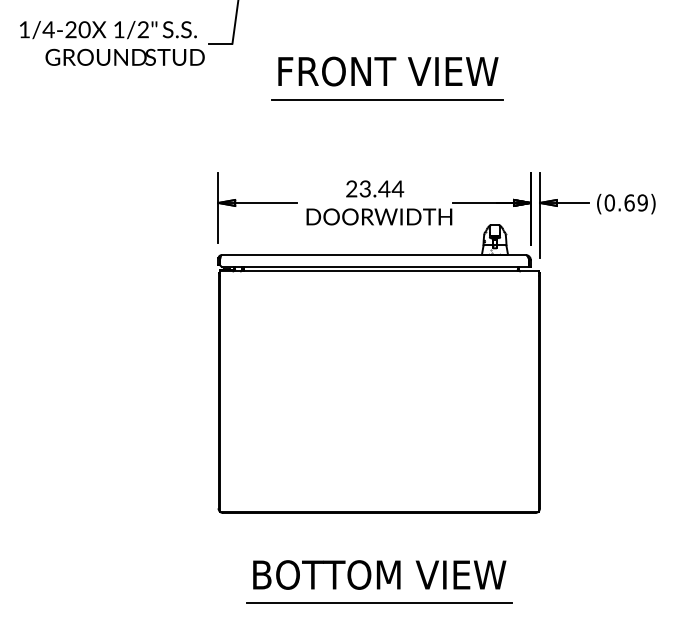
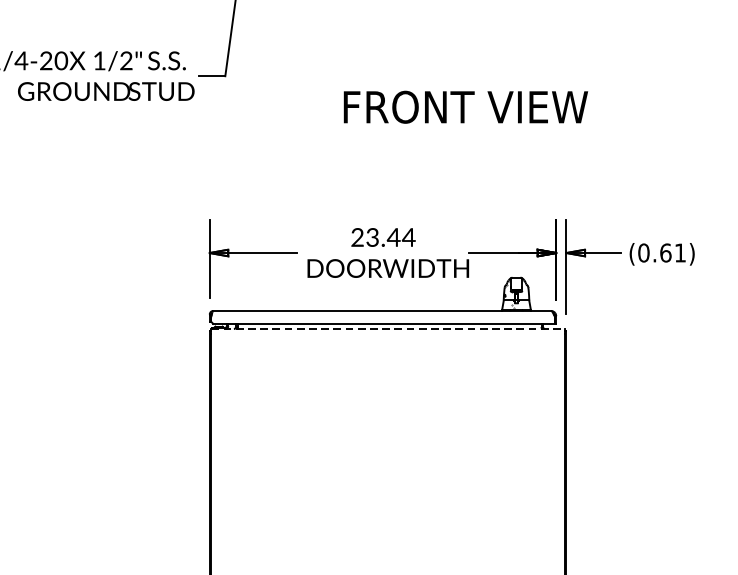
text: (388, 71) -> (466, 107), moved
line: (387, 100) -> (397, 139), removed
text: (642, 202) -> (680, 252), (0.69) -> (0.61)
line: (379, 271) -> (388, 329), solid -> dashed

